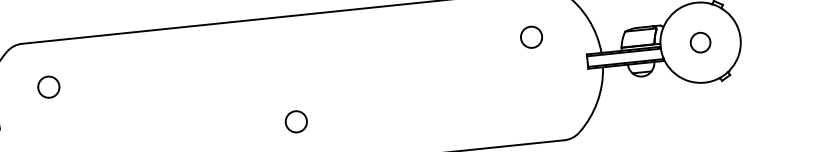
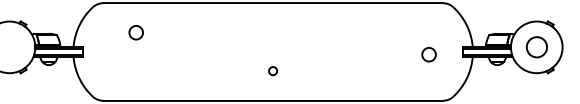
circle: (530, 37) -> (428, 54), moved
circle: (700, 42) -> (536, 47), size x1.6
circle: (47, 86) -> (135, 32), moved
circle: (295, 120) -> (272, 70), size x0.6

